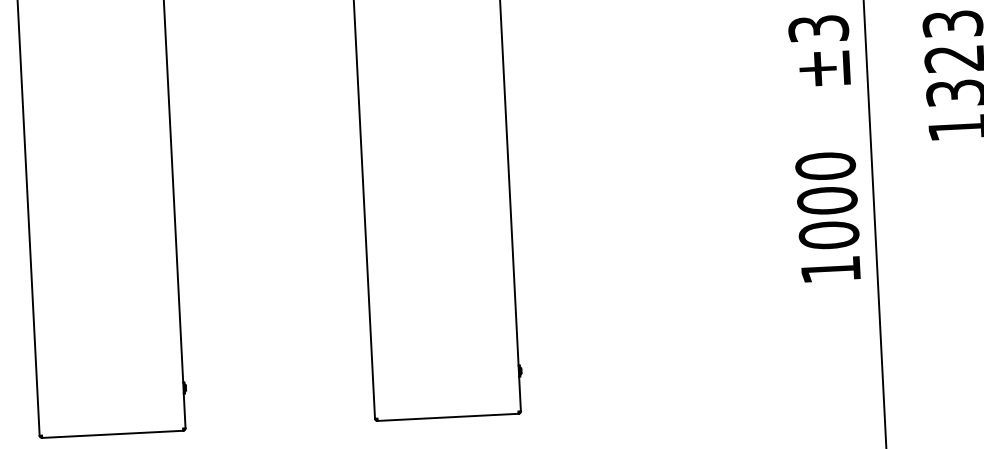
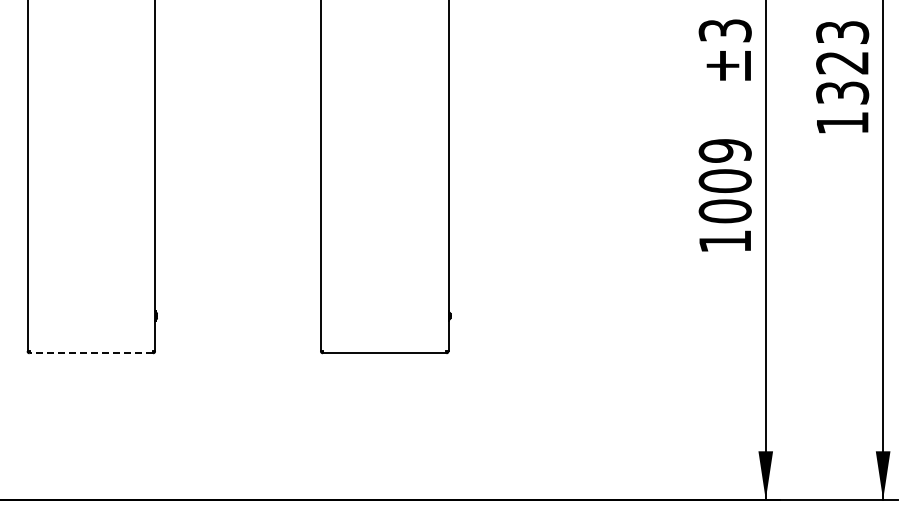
text: (824, 165) -> (724, 150), 1000 -> 1009
line: (112, 434) -> (91, 353), solid -> dashed

